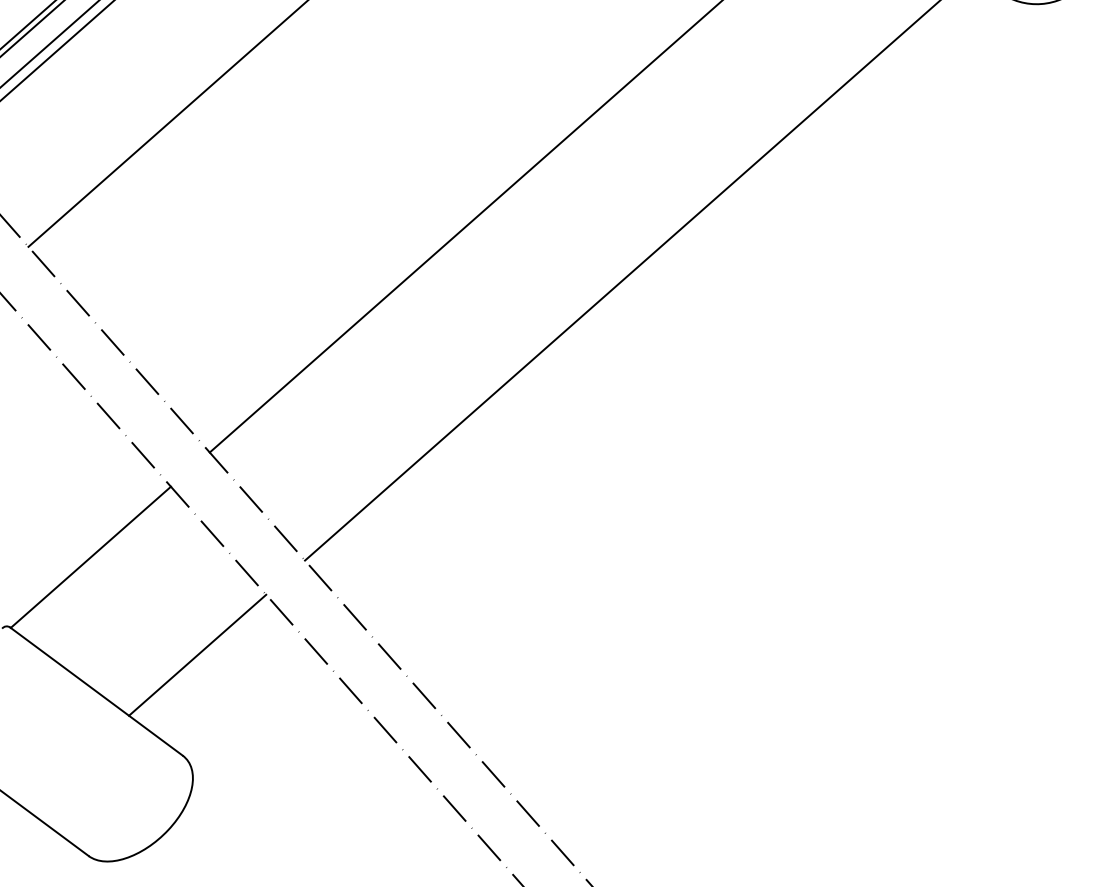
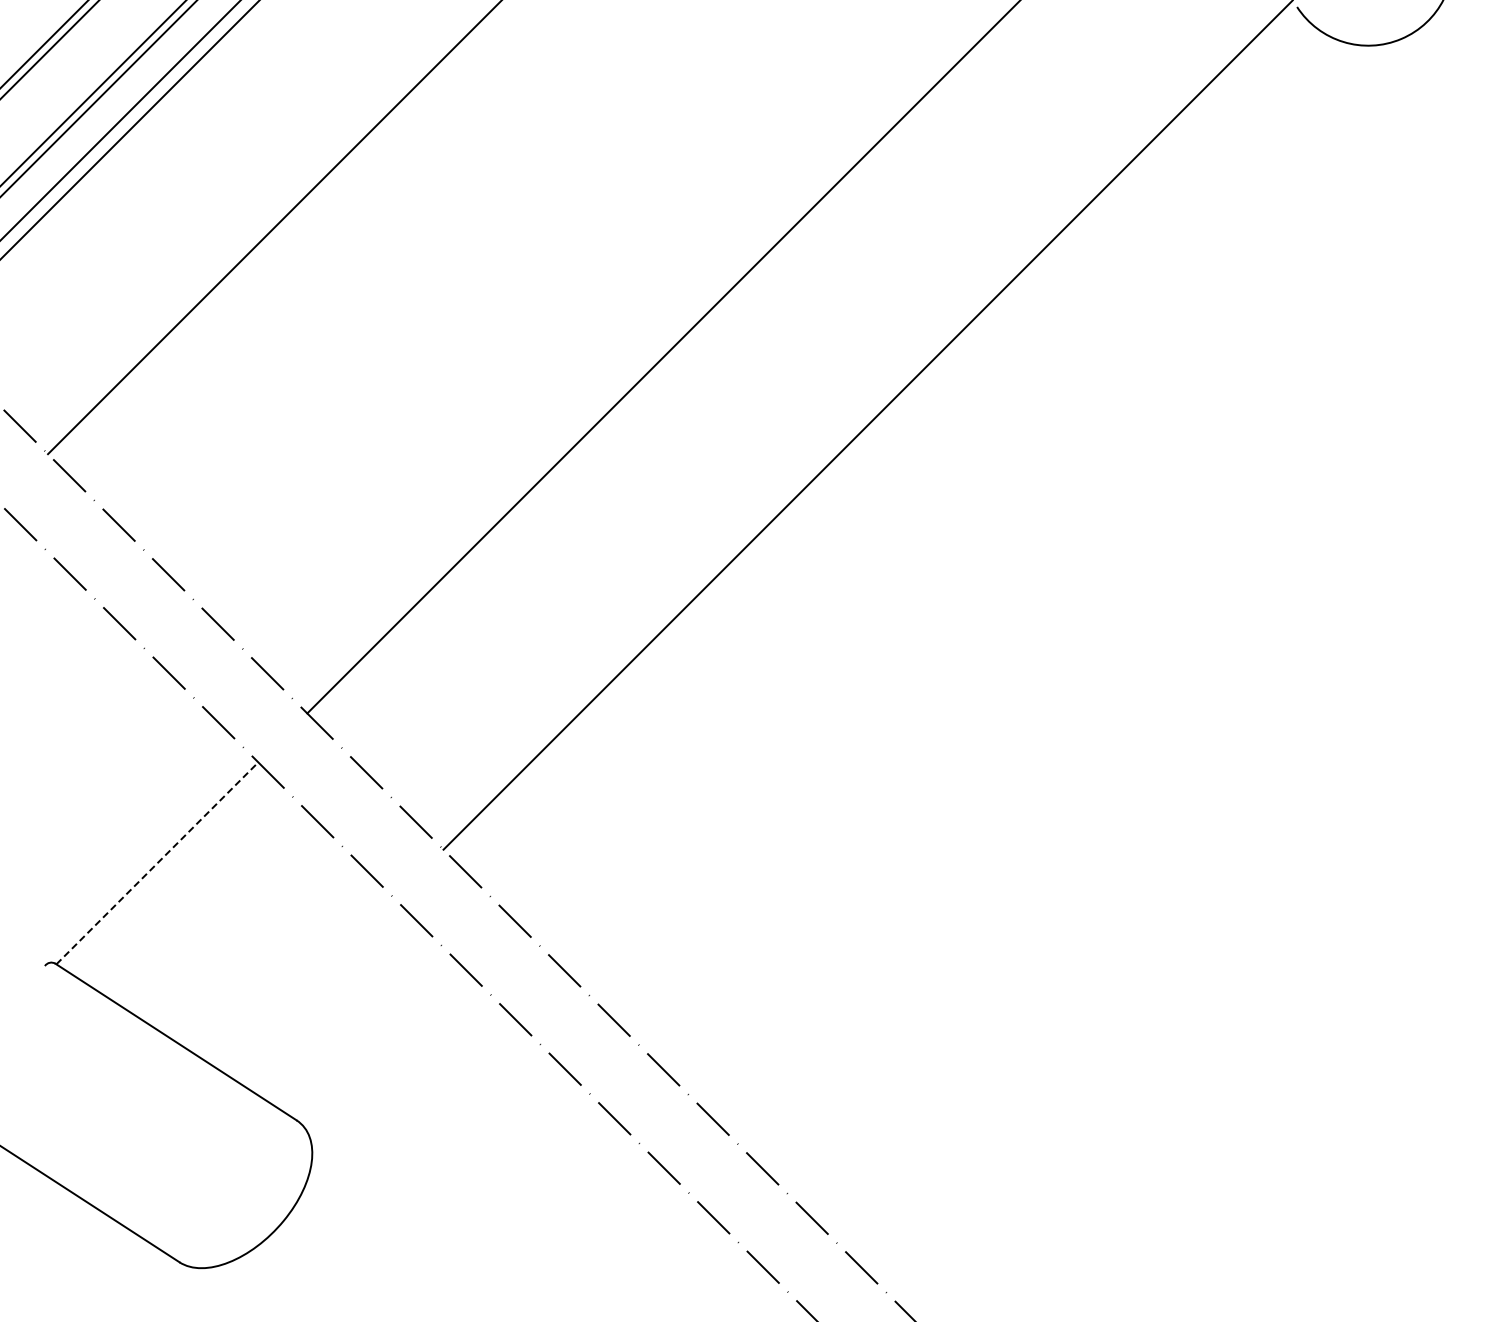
line: (90, 557) -> (157, 863), solid -> dashed
line: (197, 654) -> (307, 984), removed

